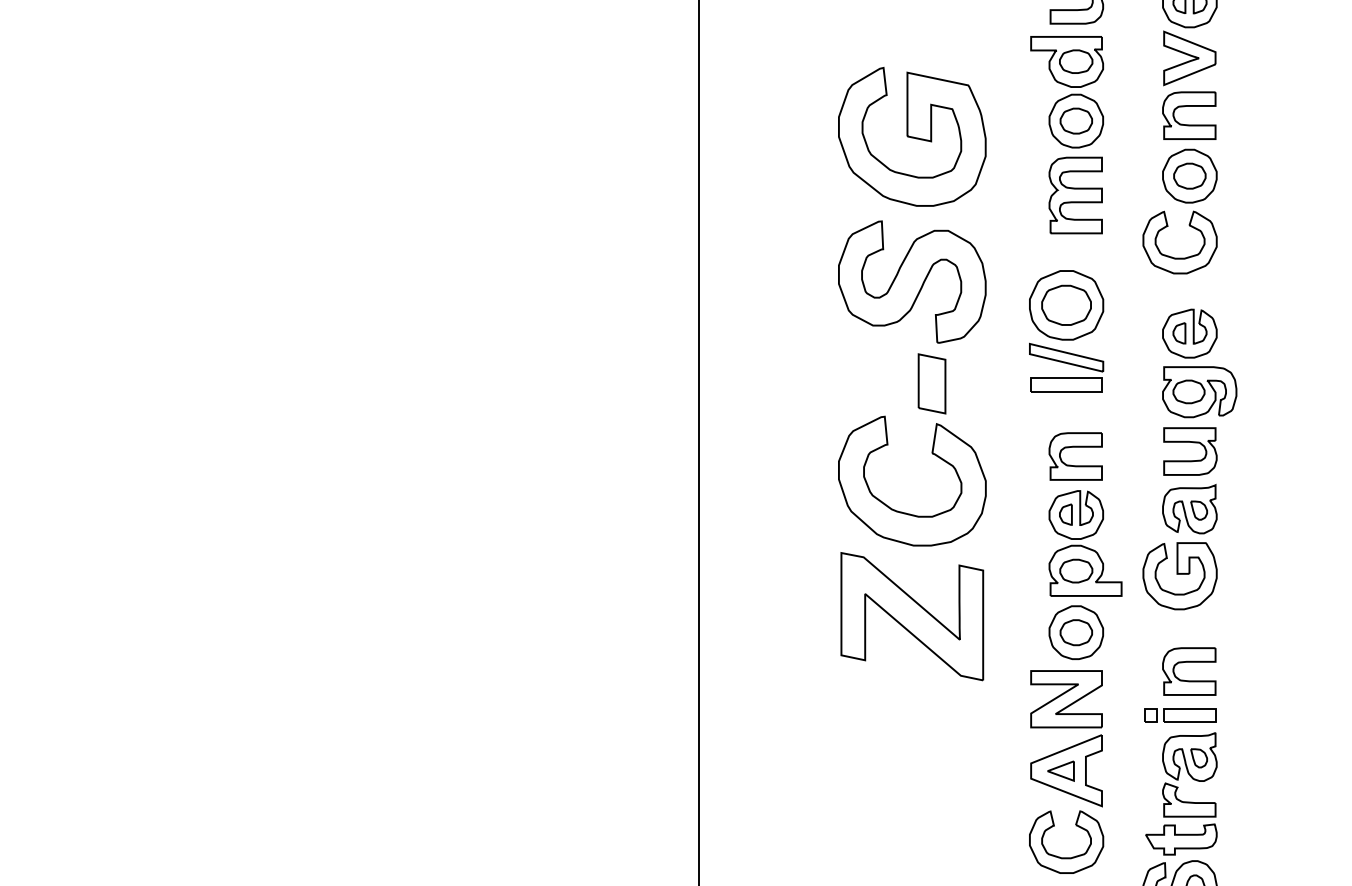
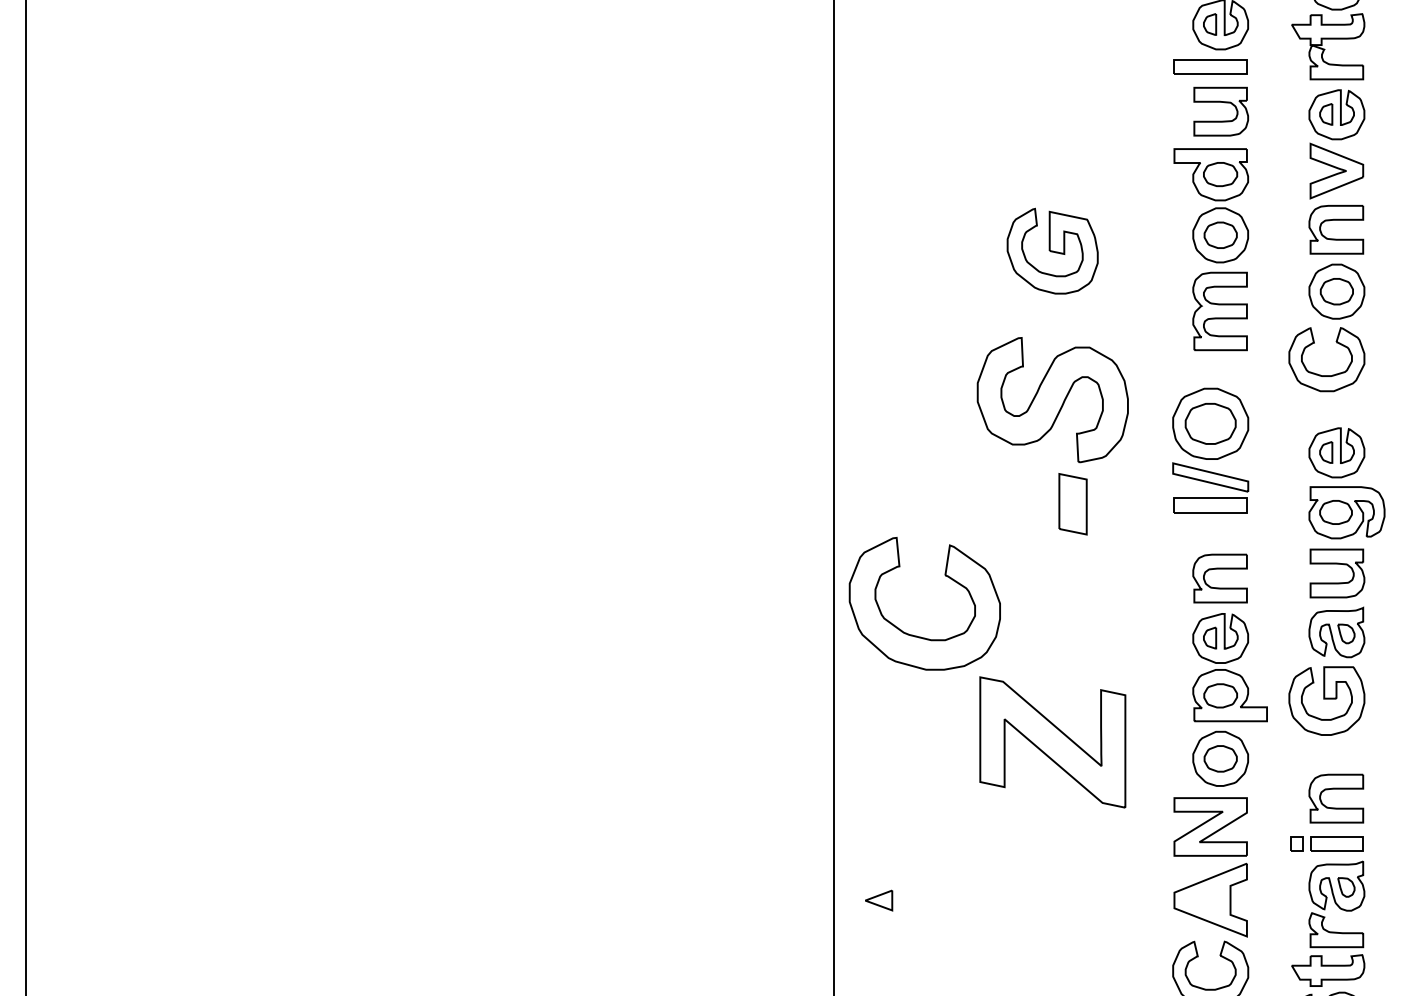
part: (911, 135) -> (1052, 250), size x0.6
part: (904, 512) -> (916, 635), moved
part: (1061, 771) -> (879, 900), moved

